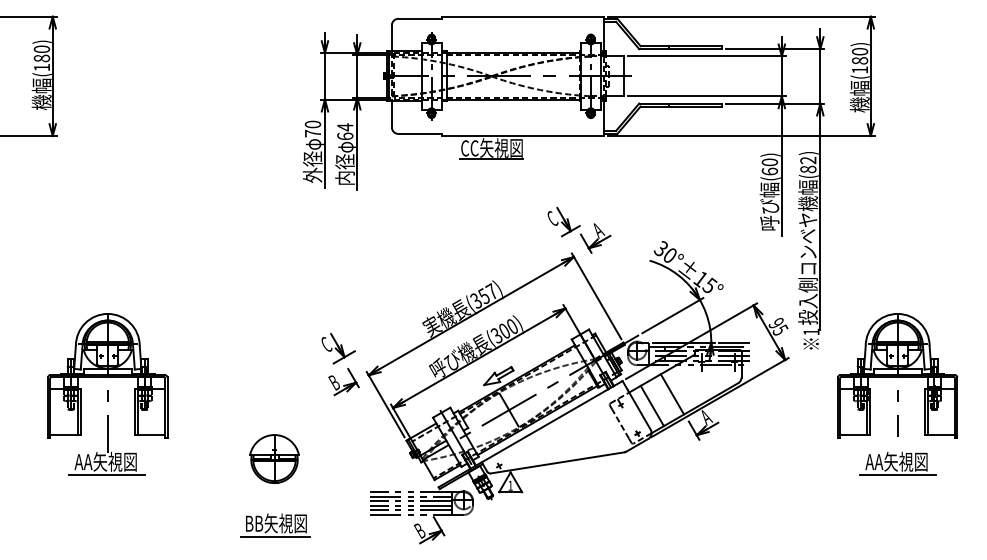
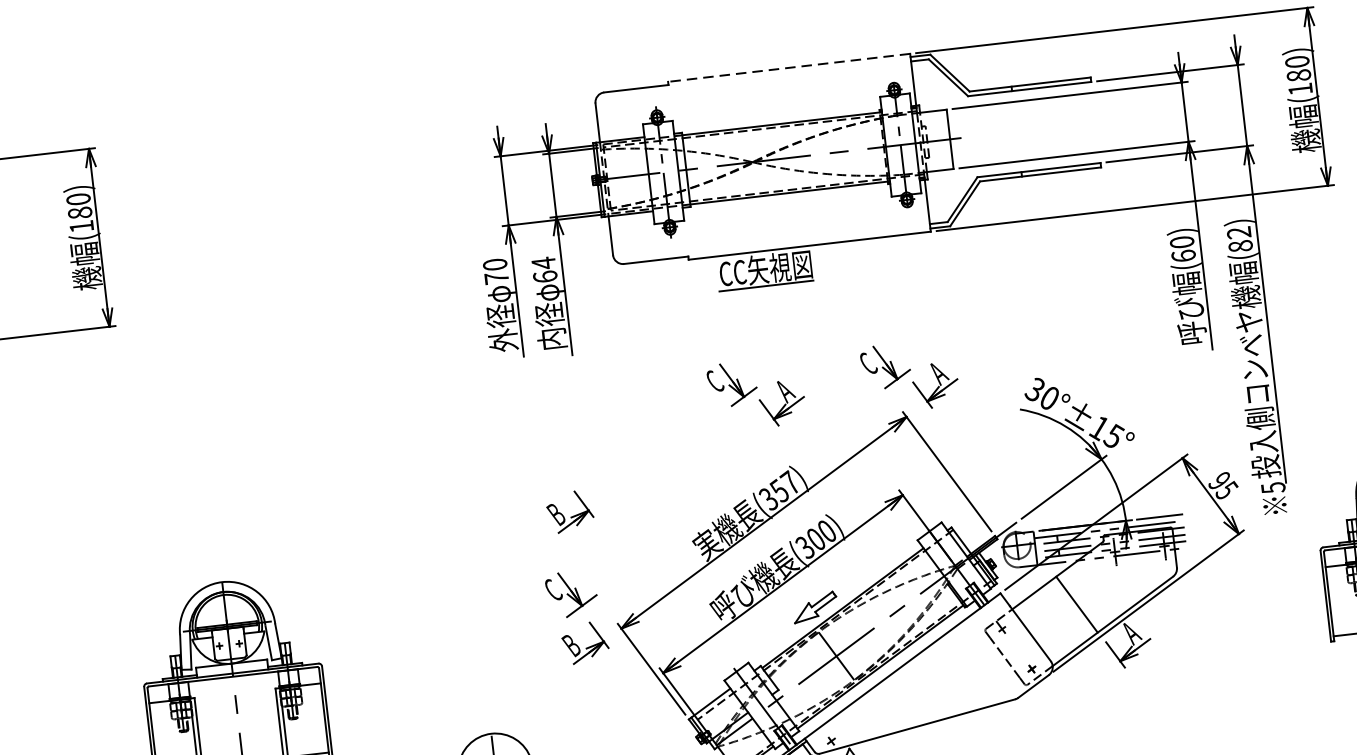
line: (522, 16) -> (788, 67), solid -> dashed
part: (476, 229) -> (756, 392), added
part: (343, 293) -> (569, 511), added
text: (811, 331) -> (1273, 487), 1 -> 5
line: (651, 405) -> (1047, 624), removed

